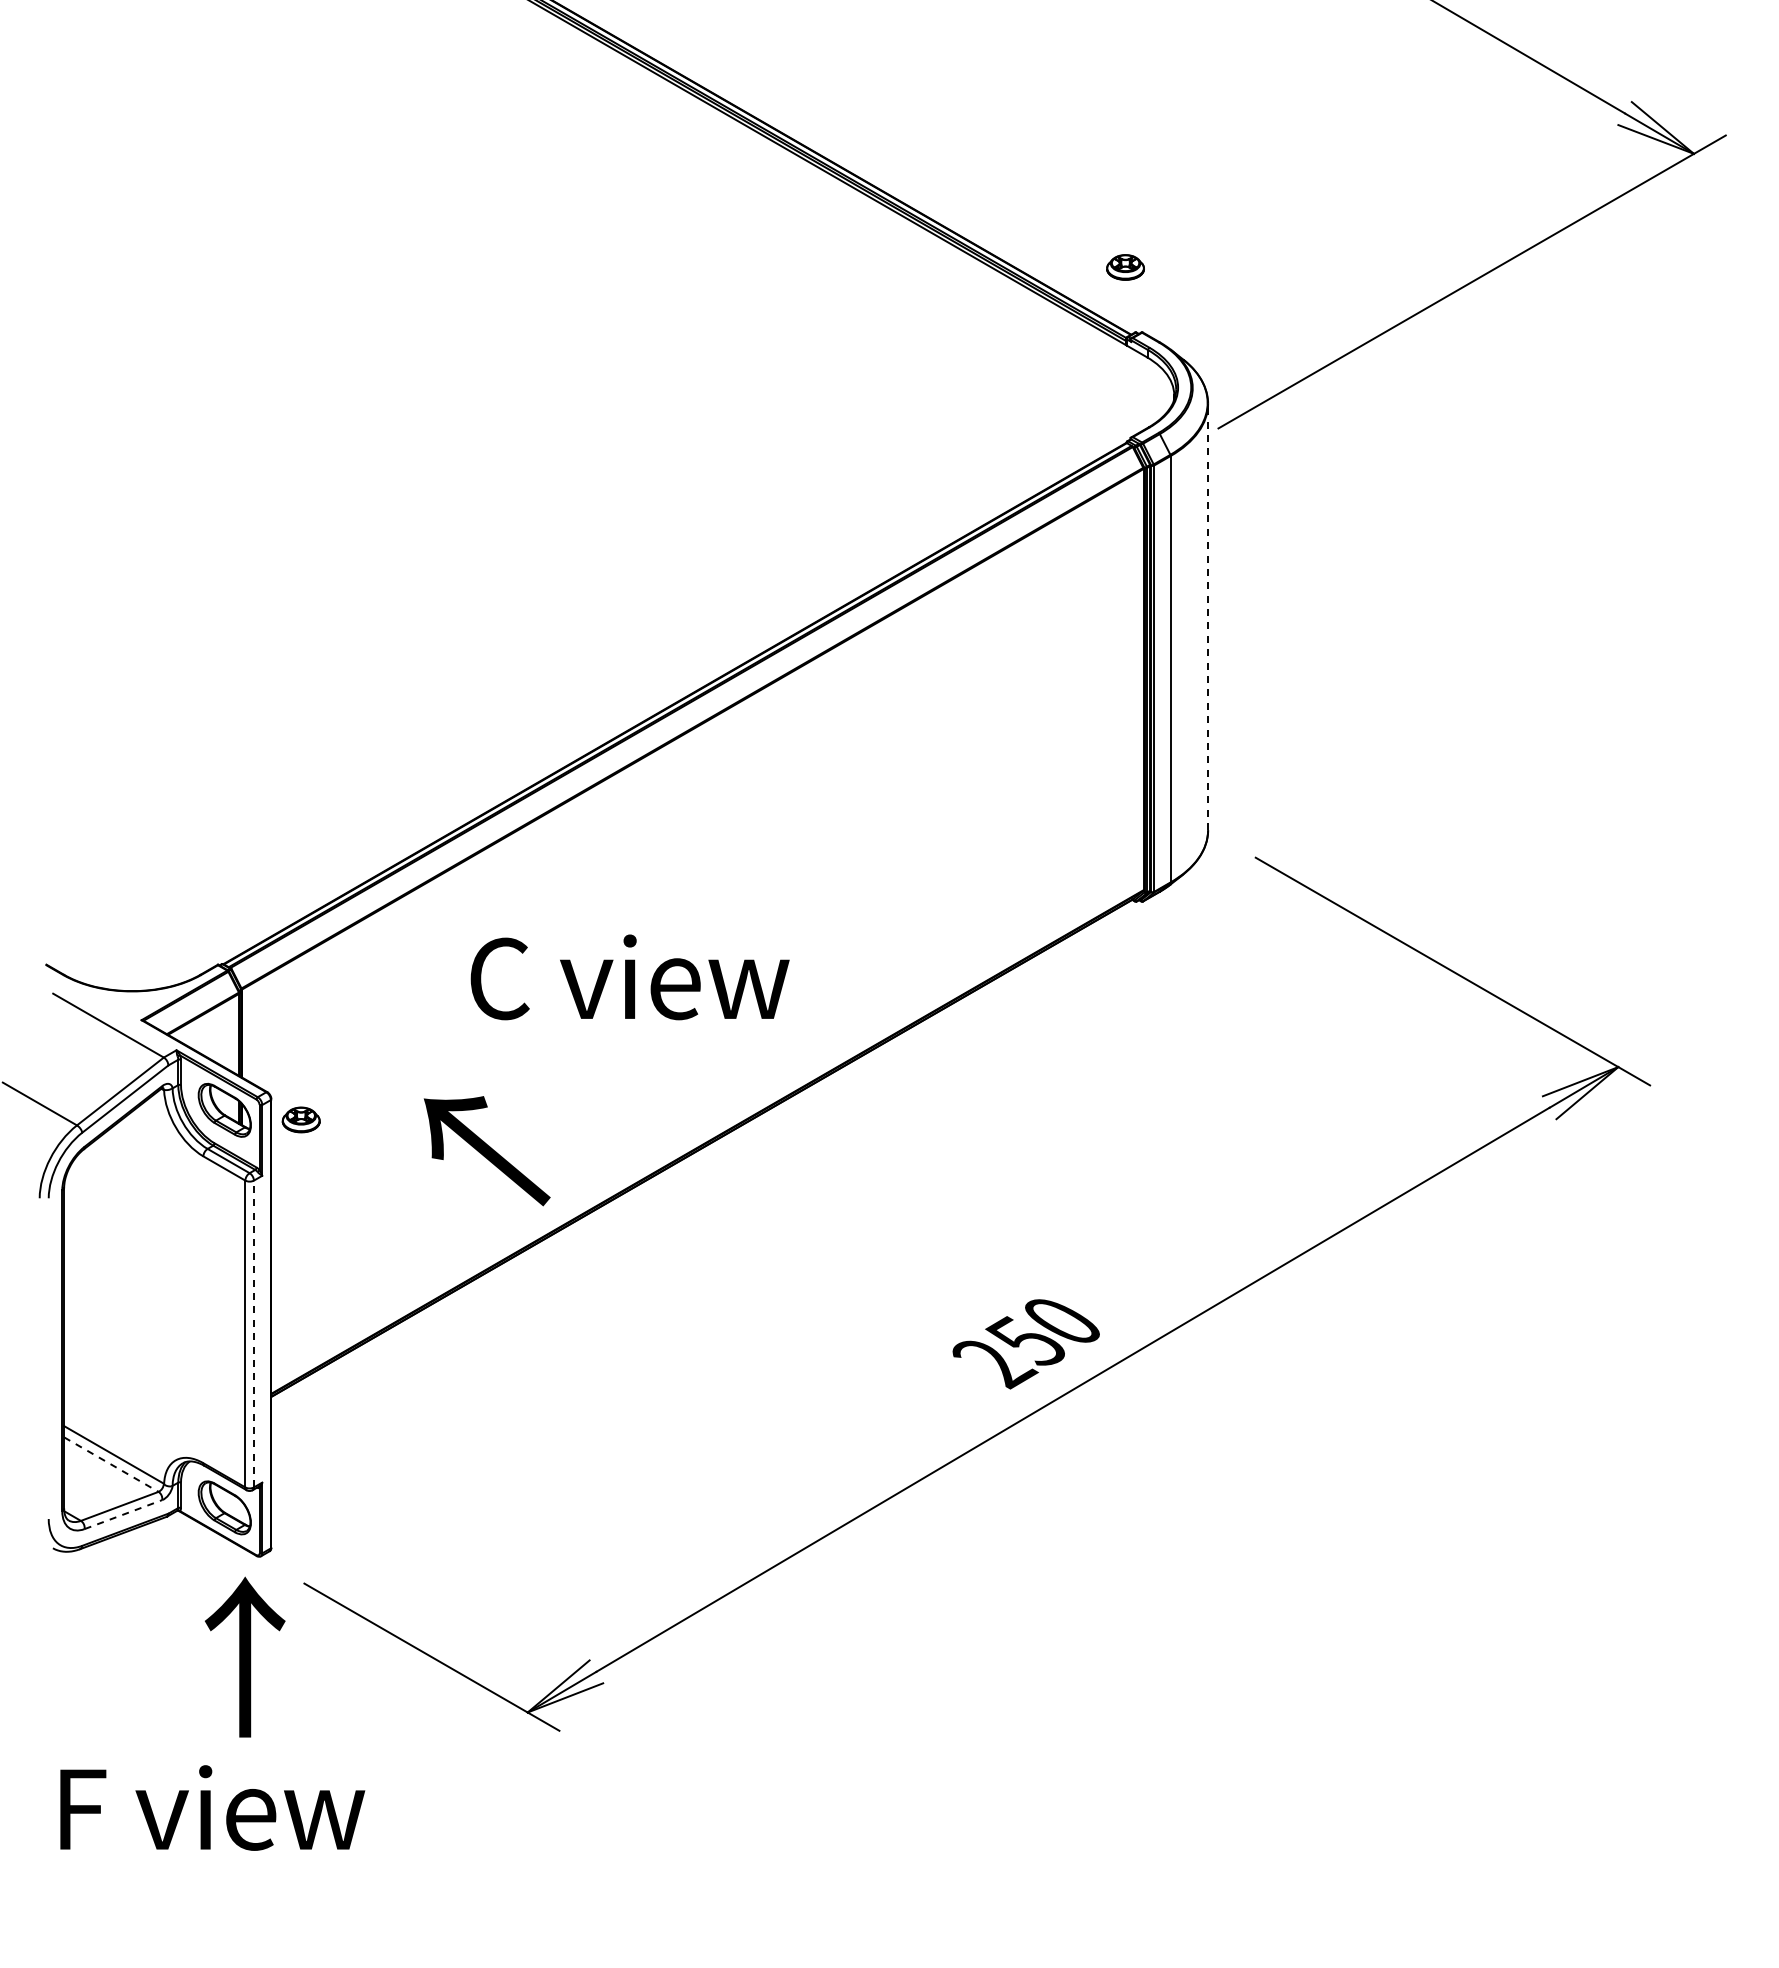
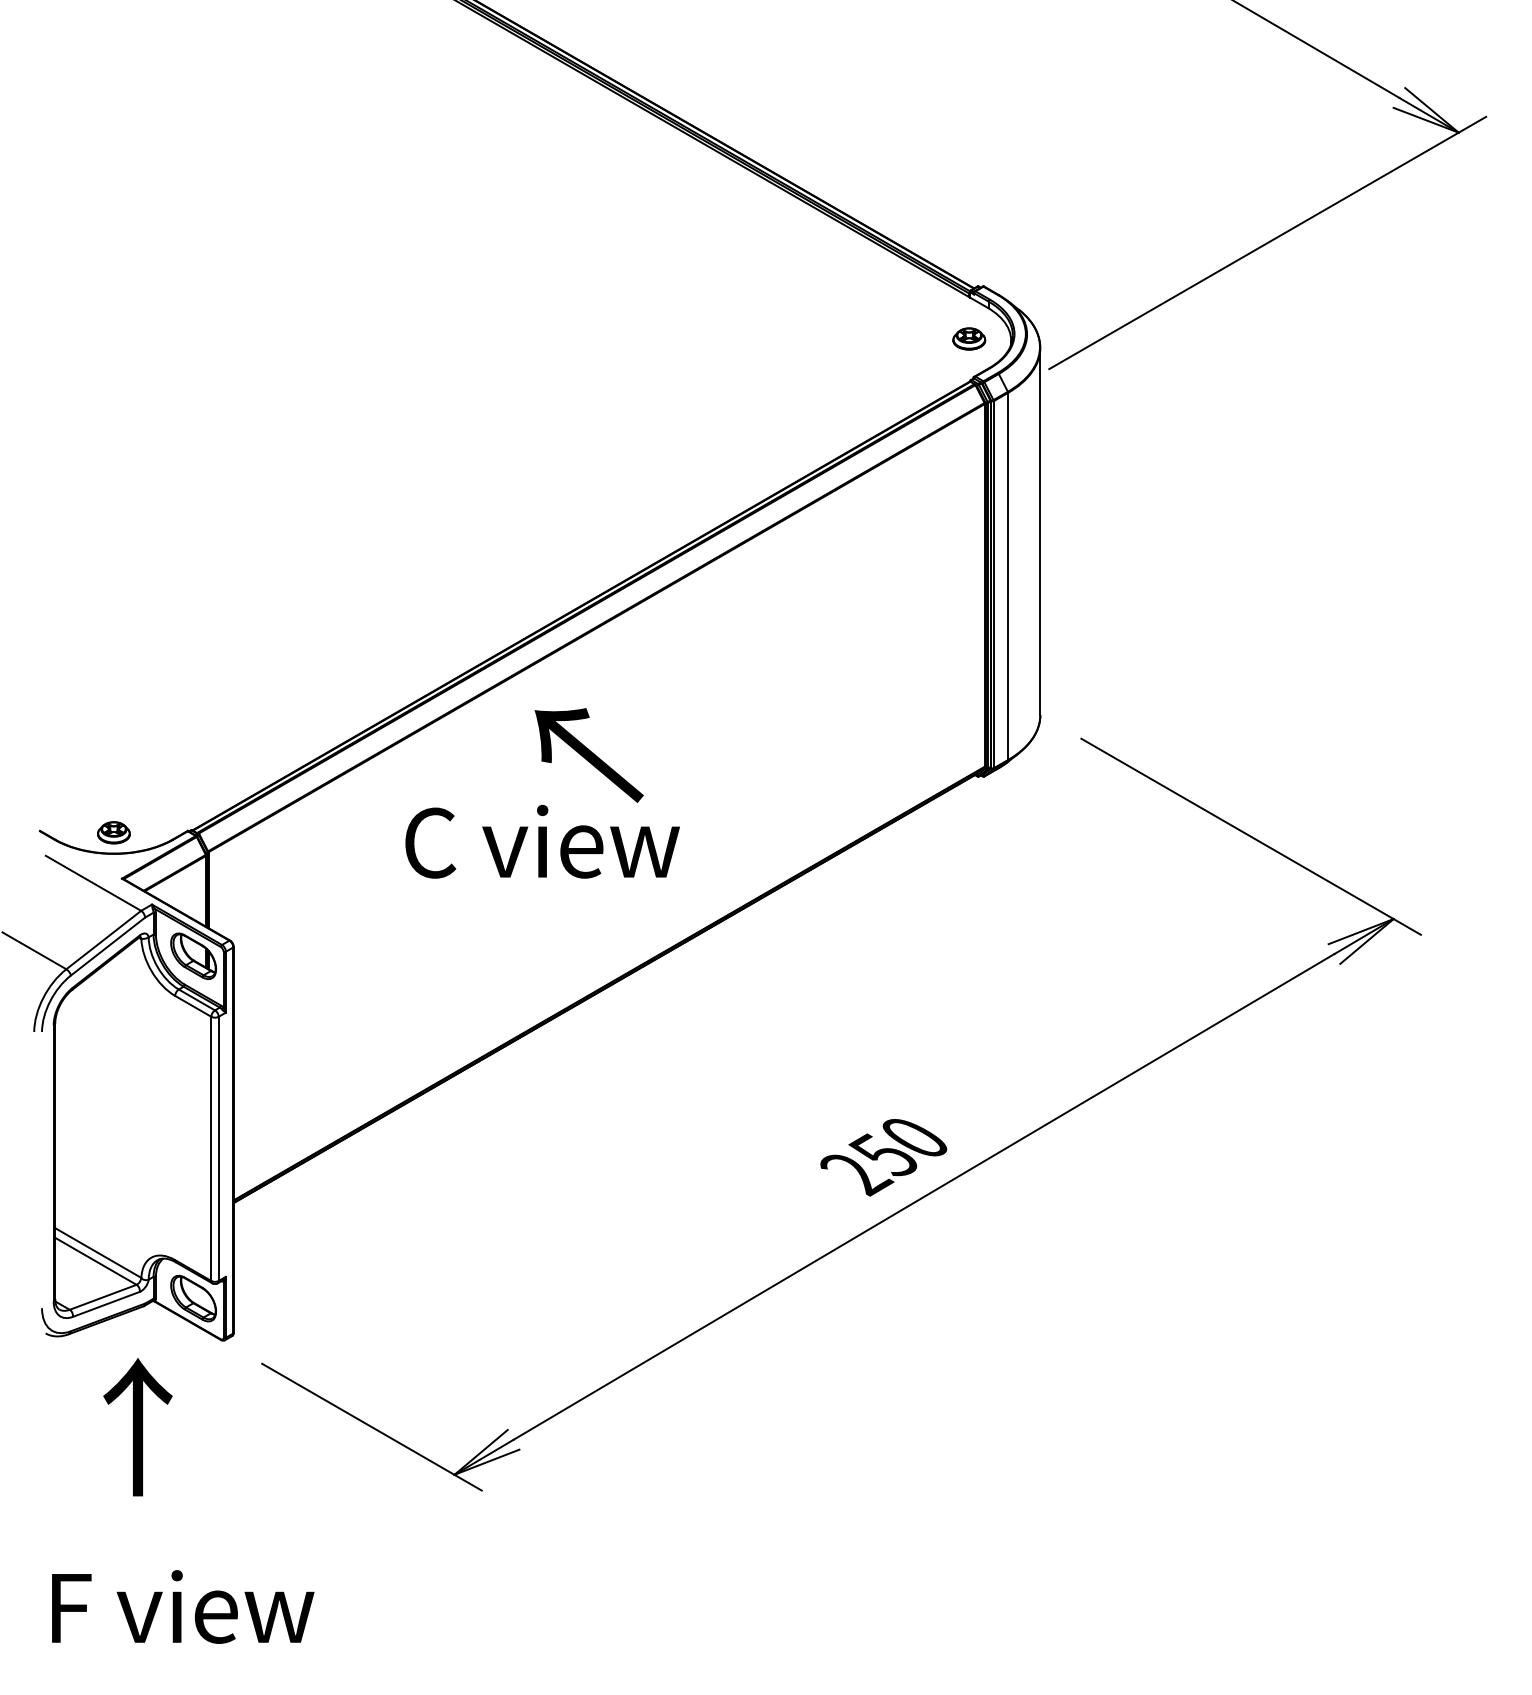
part: (1125, 267) -> (969, 339), moved
line: (1208, 616) -> (1040, 531), dashed -> solid
part: (300, 1119) -> (113, 832), moved
text: (486, 1151) -> (588, 755), moved
line: (253, 1333) -> (218, 1148), dashed -> solid
line: (111, 1464) -> (96, 1261), dashed -> solid
line: (123, 1514) -> (106, 1304), dashed -> solid
text: (244, 1656) -> (137, 1426), moved
text: (212, 1807) -> (183, 1606), moved

